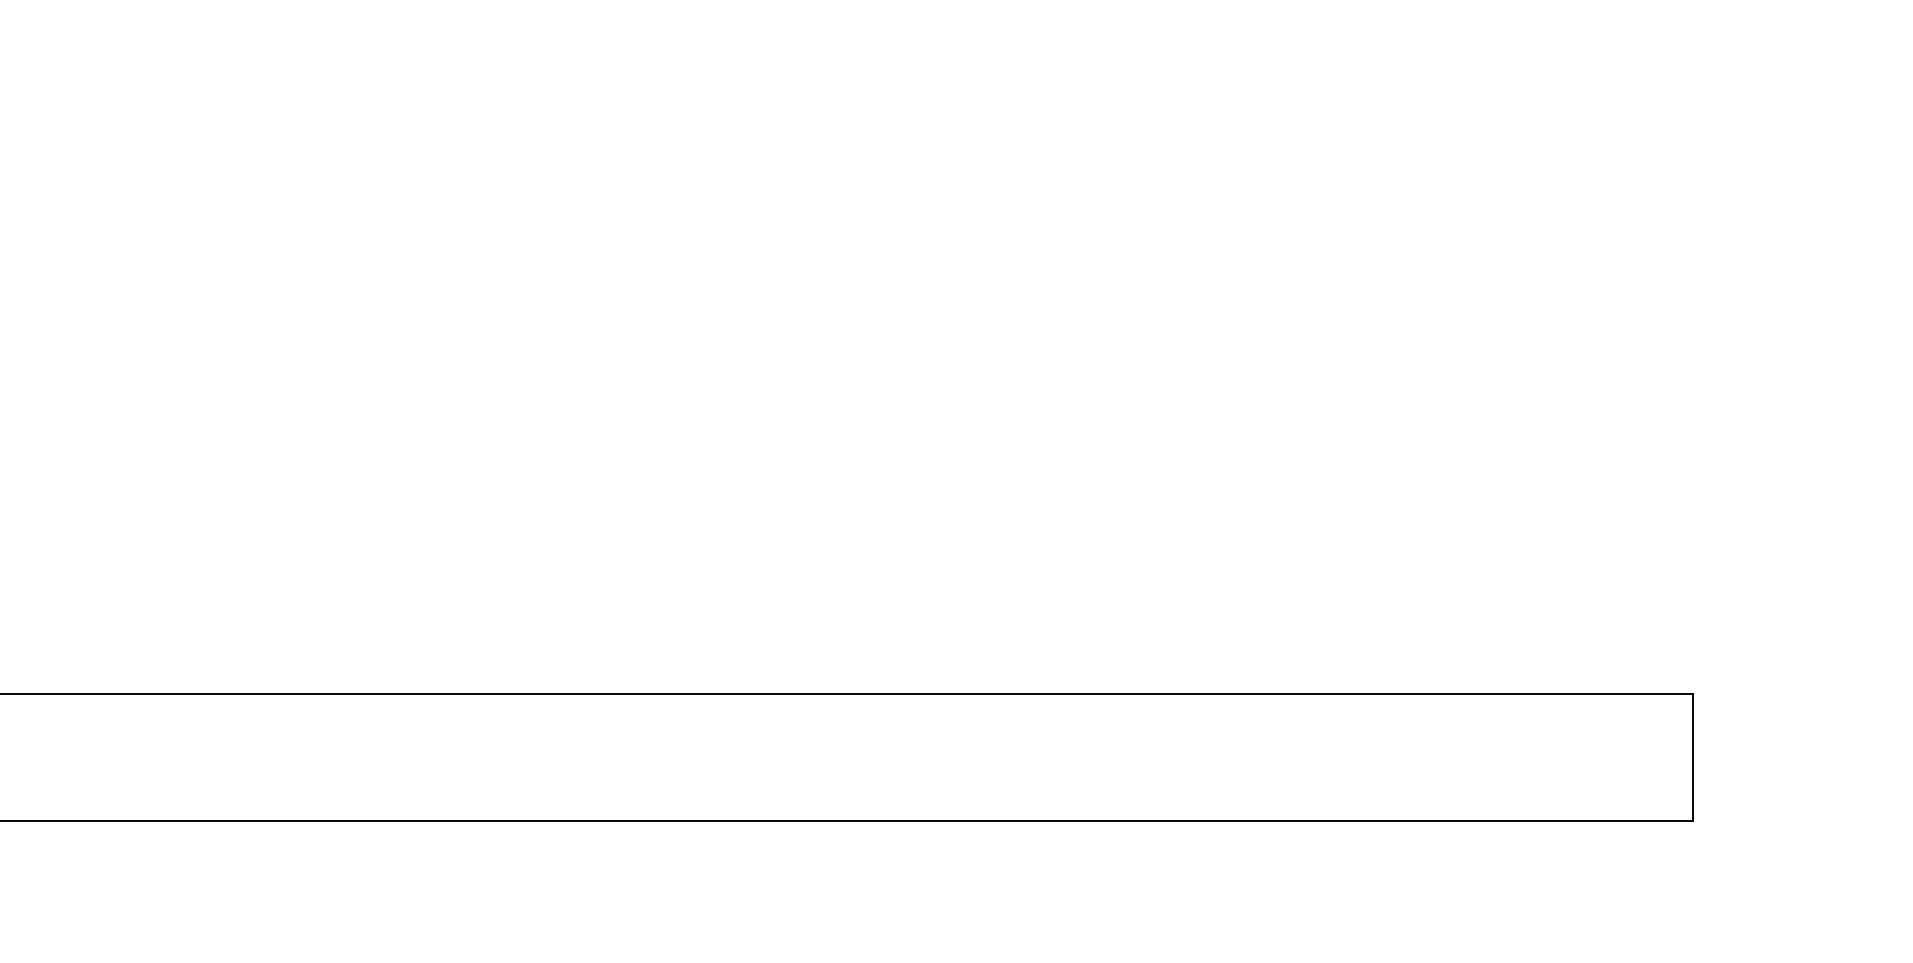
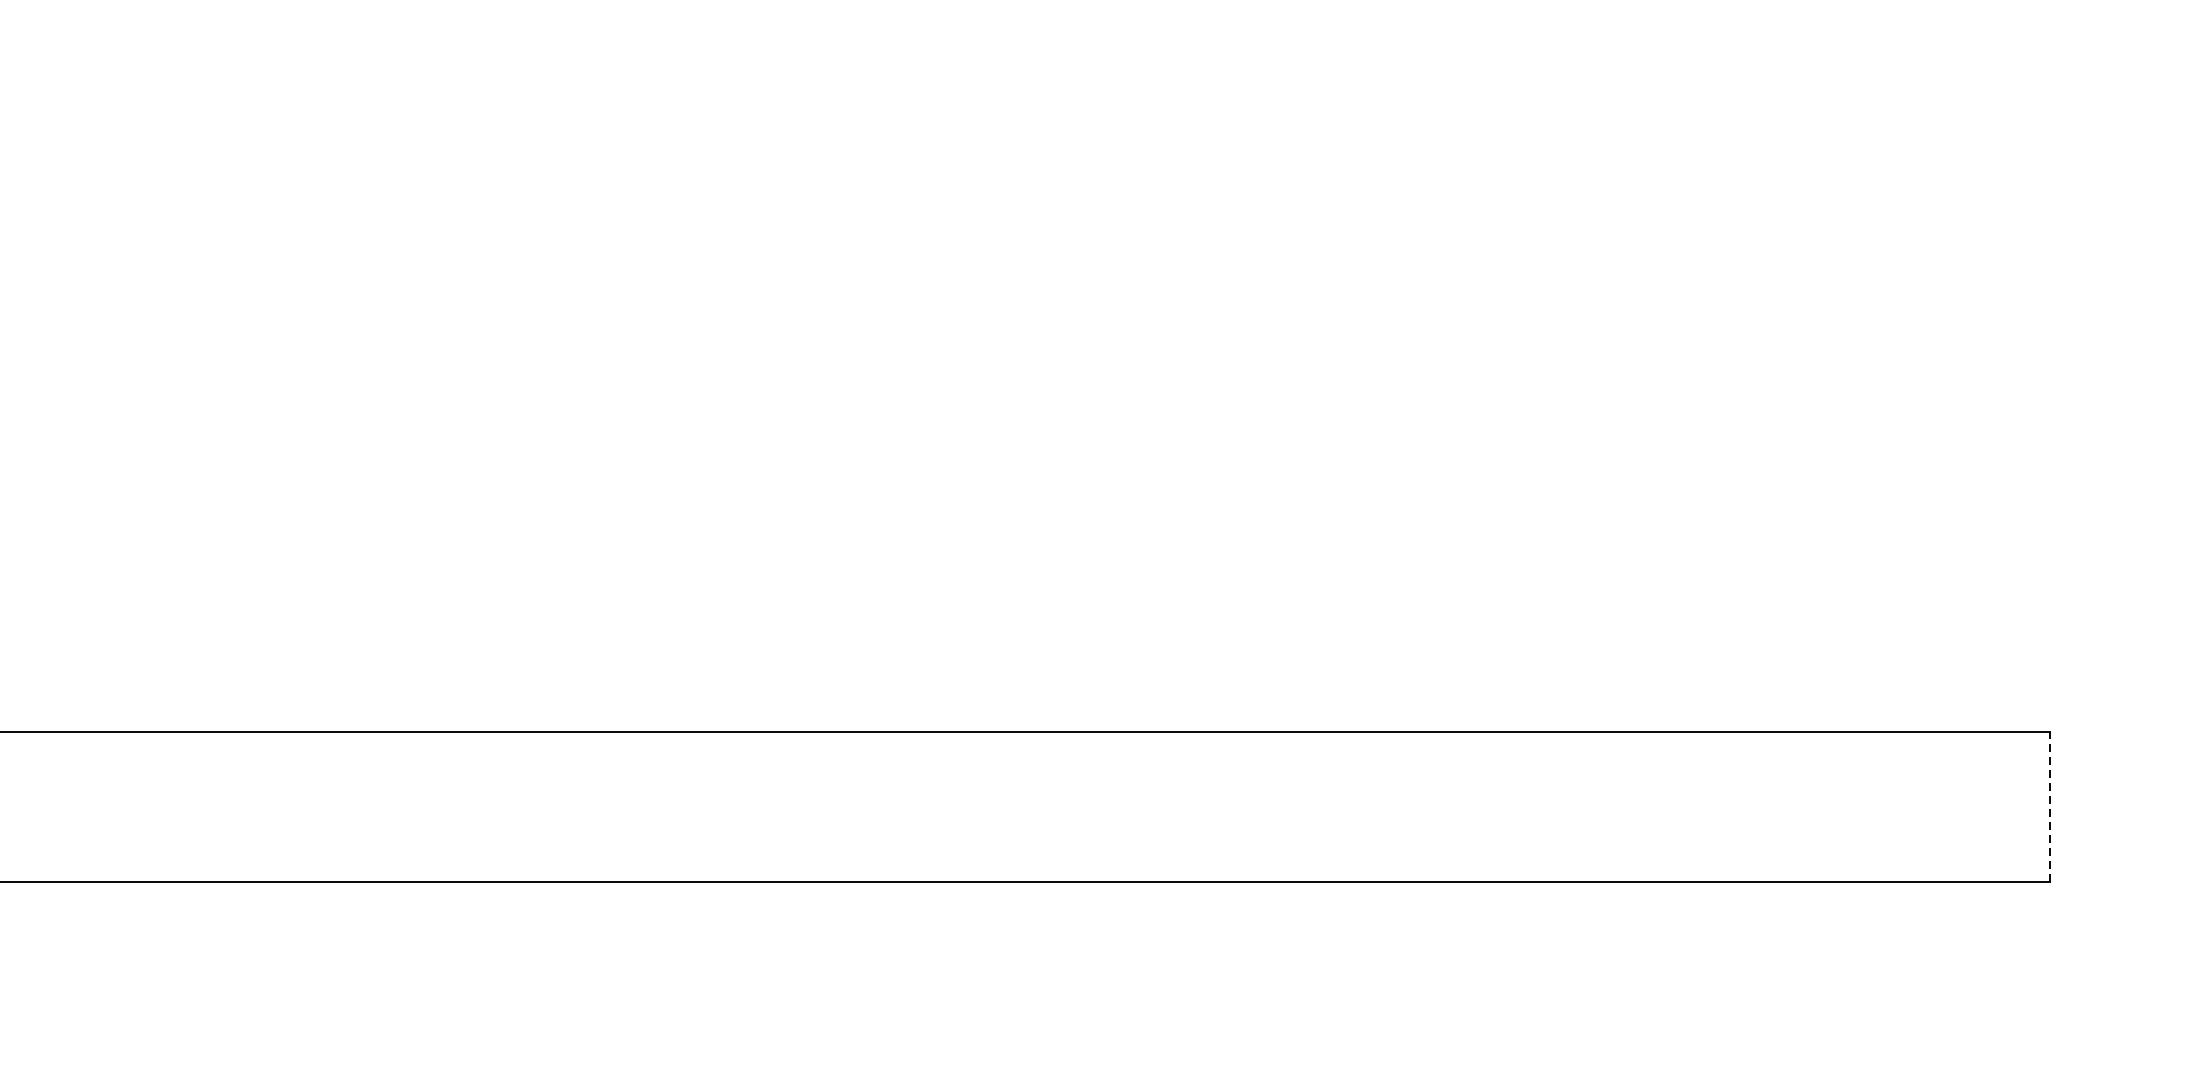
line: (1692, 756) -> (2049, 806), solid -> dashed

